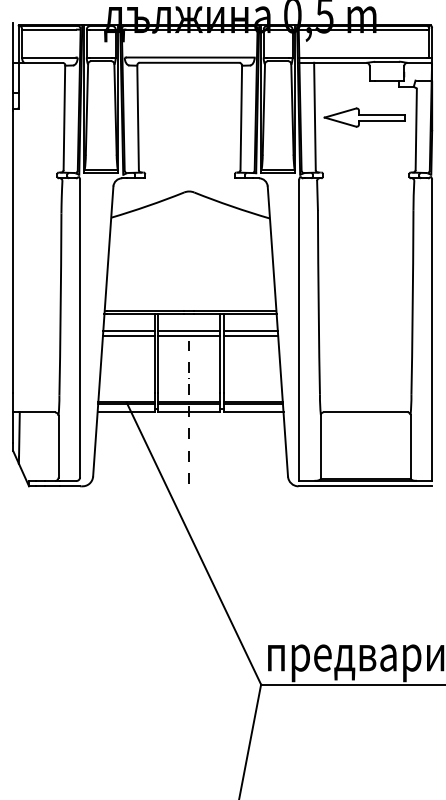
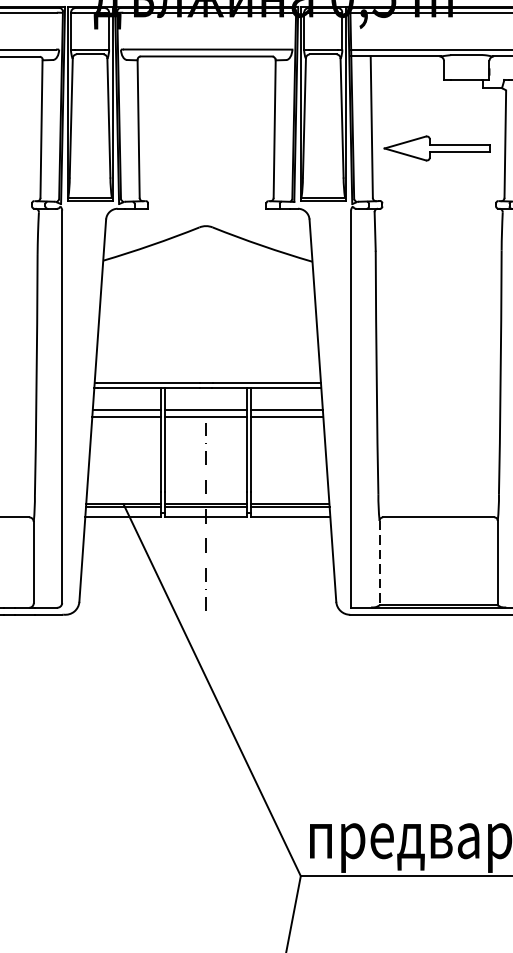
part: (364, 117) -> (437, 148), moved
line: (320, 447) -> (379, 563), solid -> dashed

